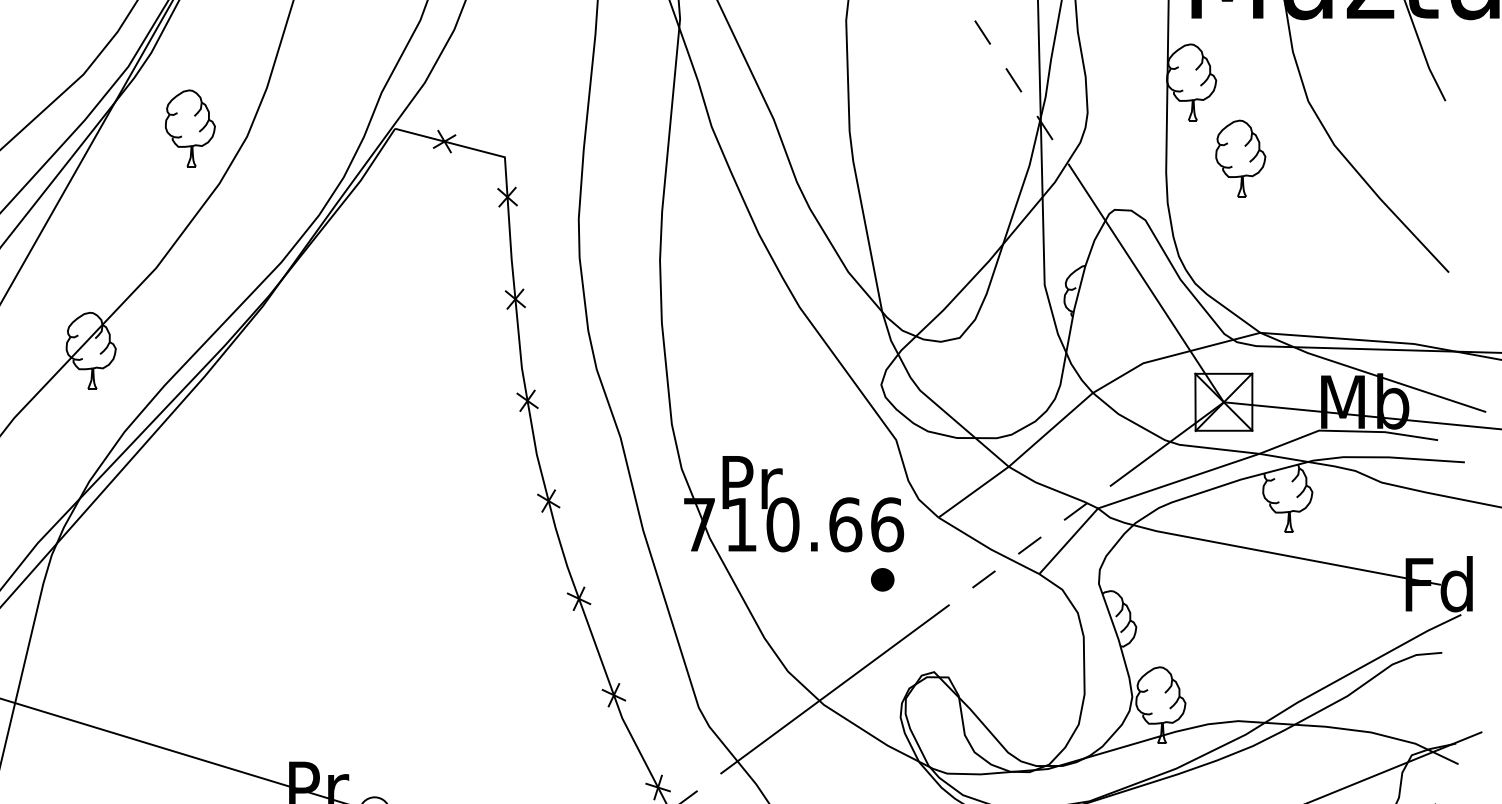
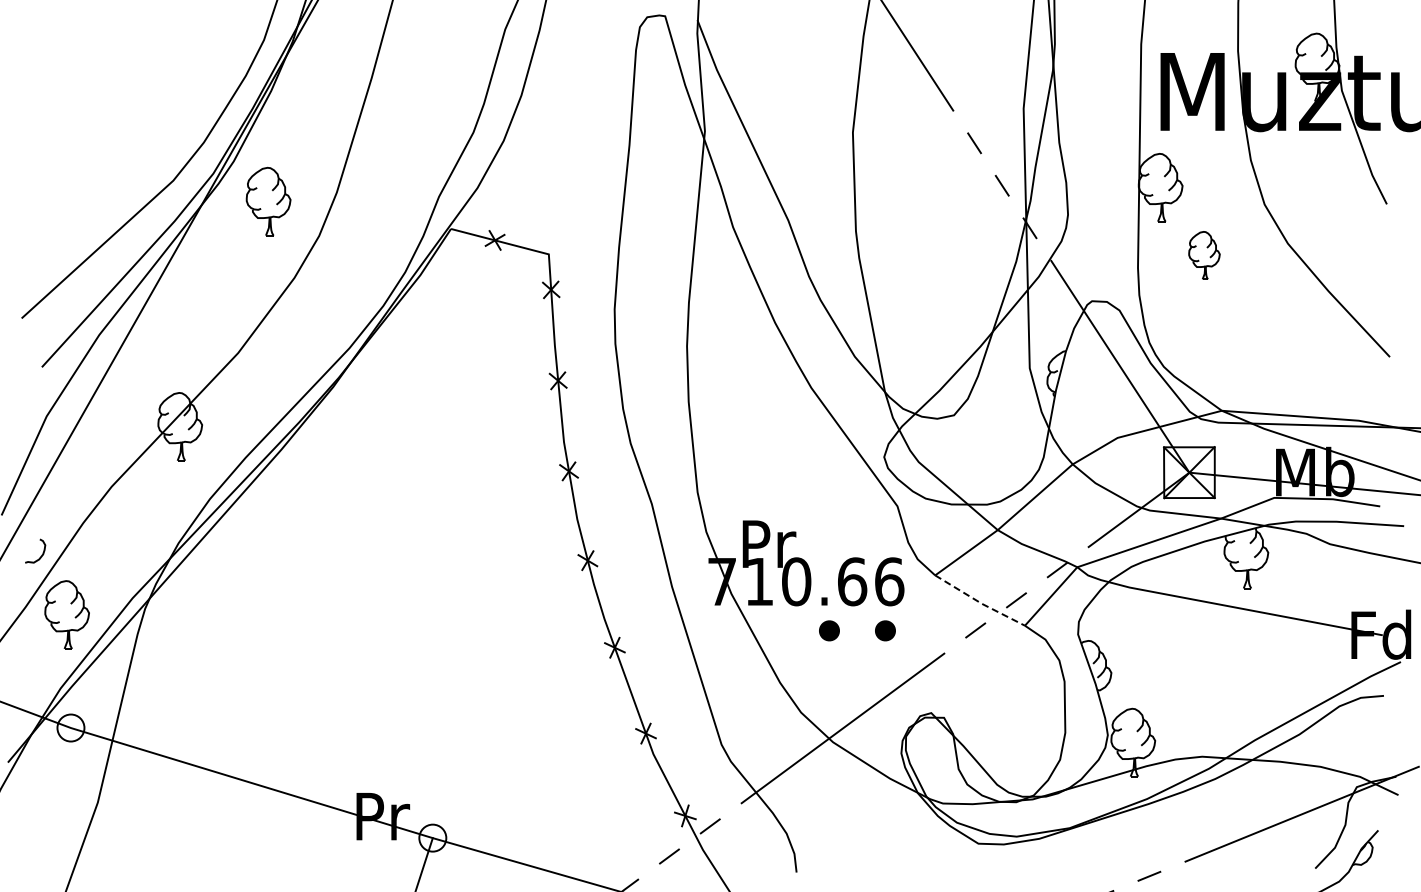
part: (190, 128) -> (268, 201), moved
part: (1240, 158) -> (1204, 255), size x0.7
line: (989, 548) -> (980, 602), solid -> dashed
part: (819, 579) -> (829, 630), added

